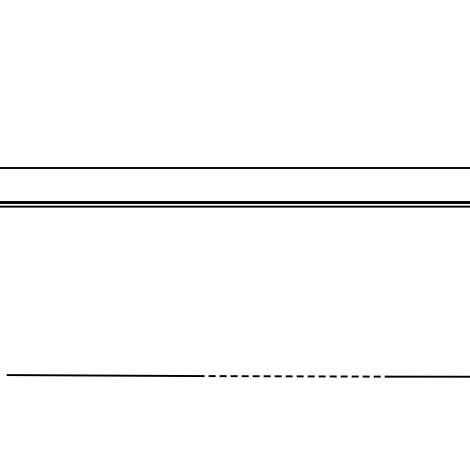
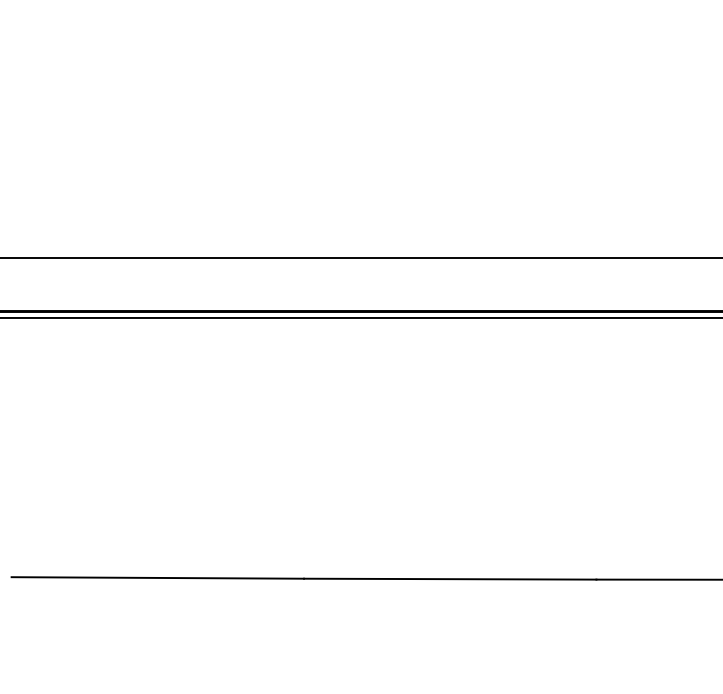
line: (292, 376) -> (449, 579), dashed -> solid

